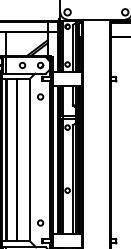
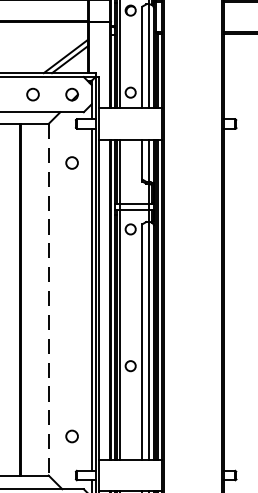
line: (29, 160) -> (48, 300), solid -> dashed

